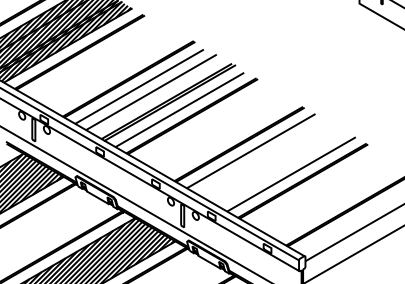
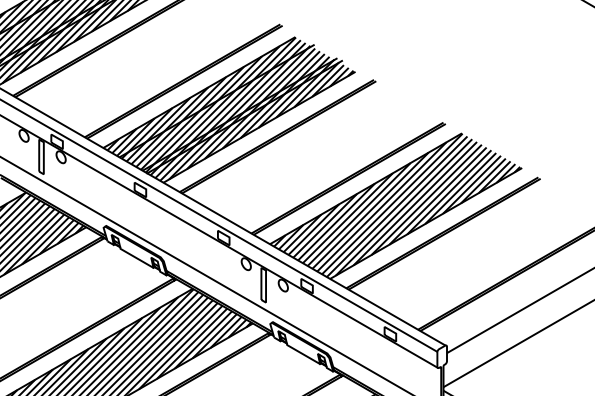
hatch: (160, 97) -> (230, 108), added
hatch: (271, 162) -> (396, 205), added

